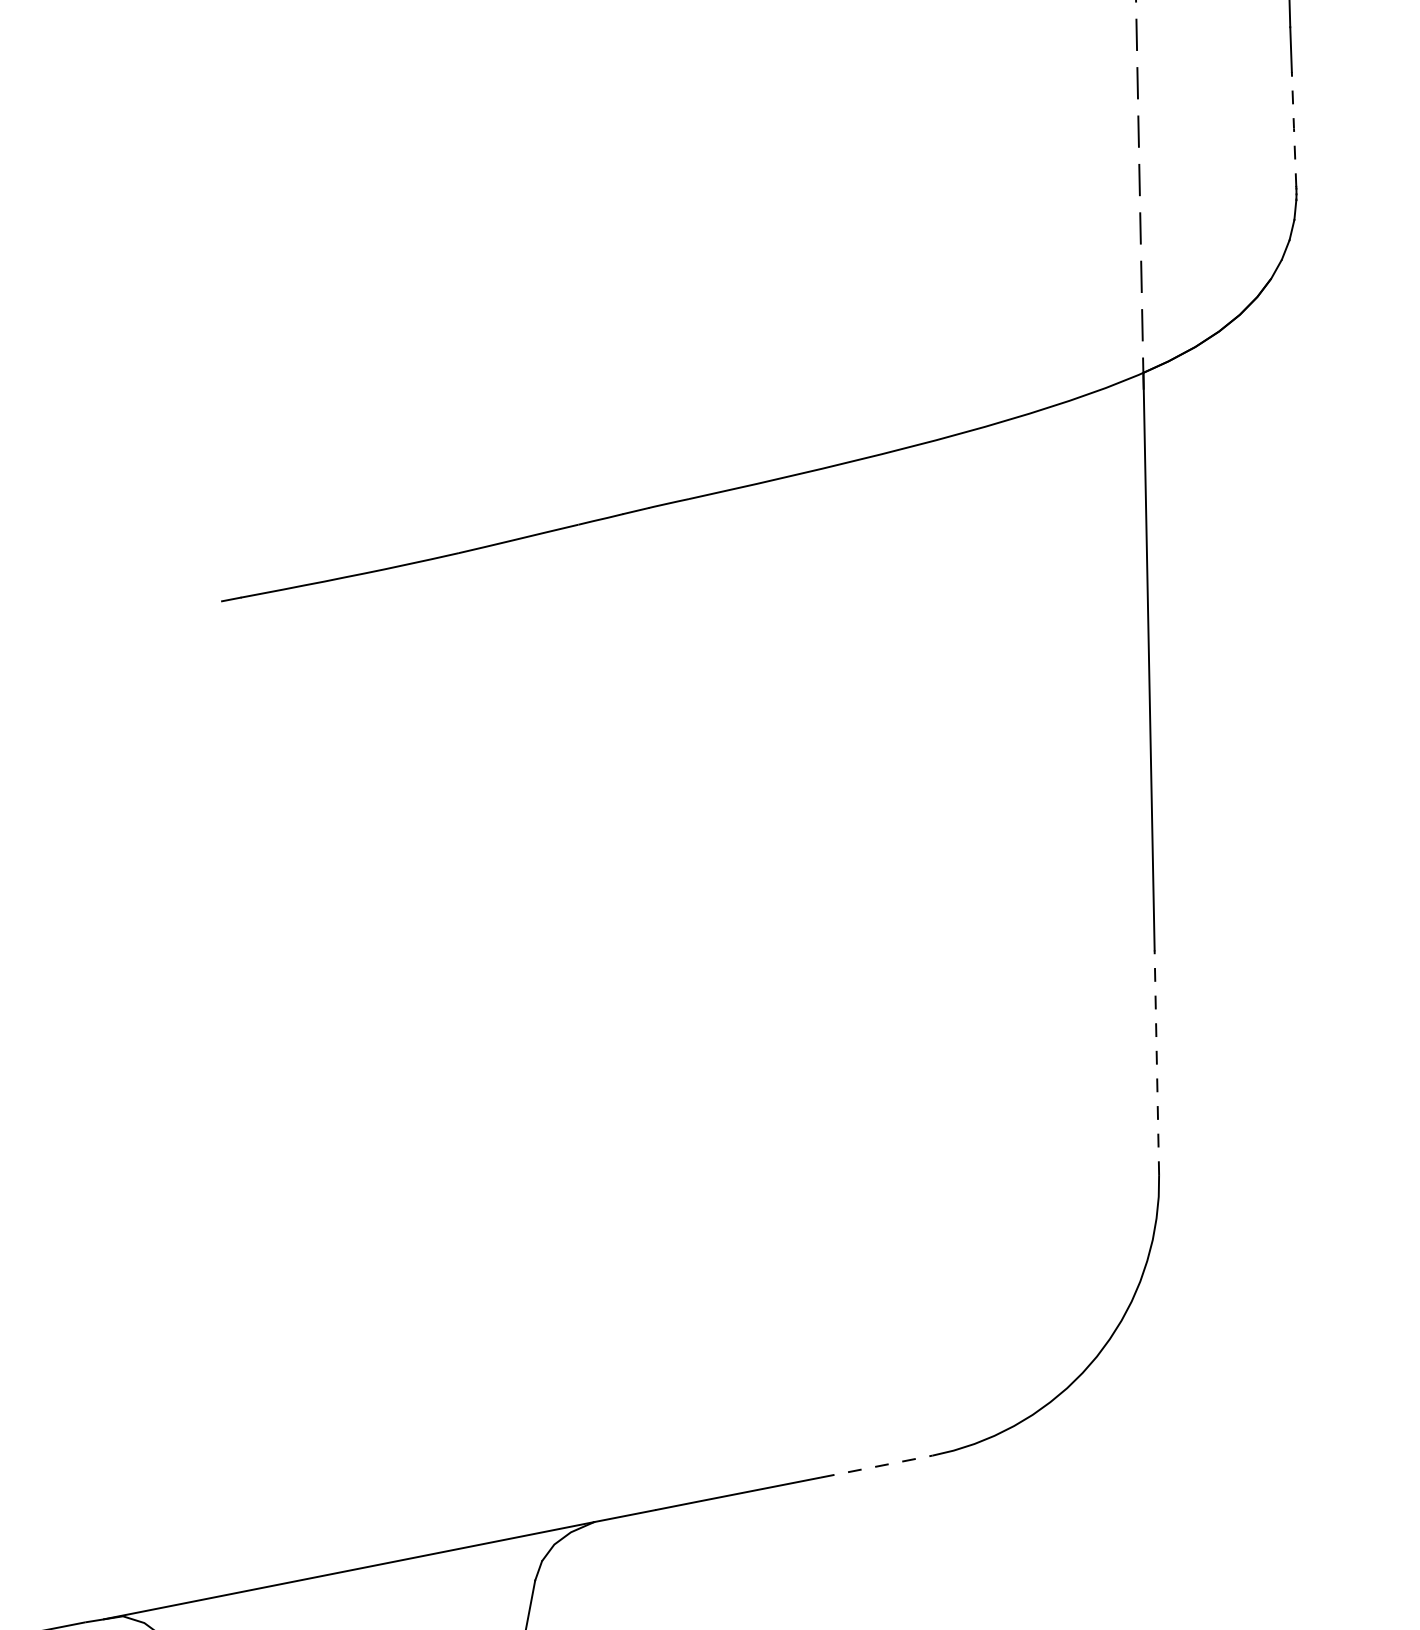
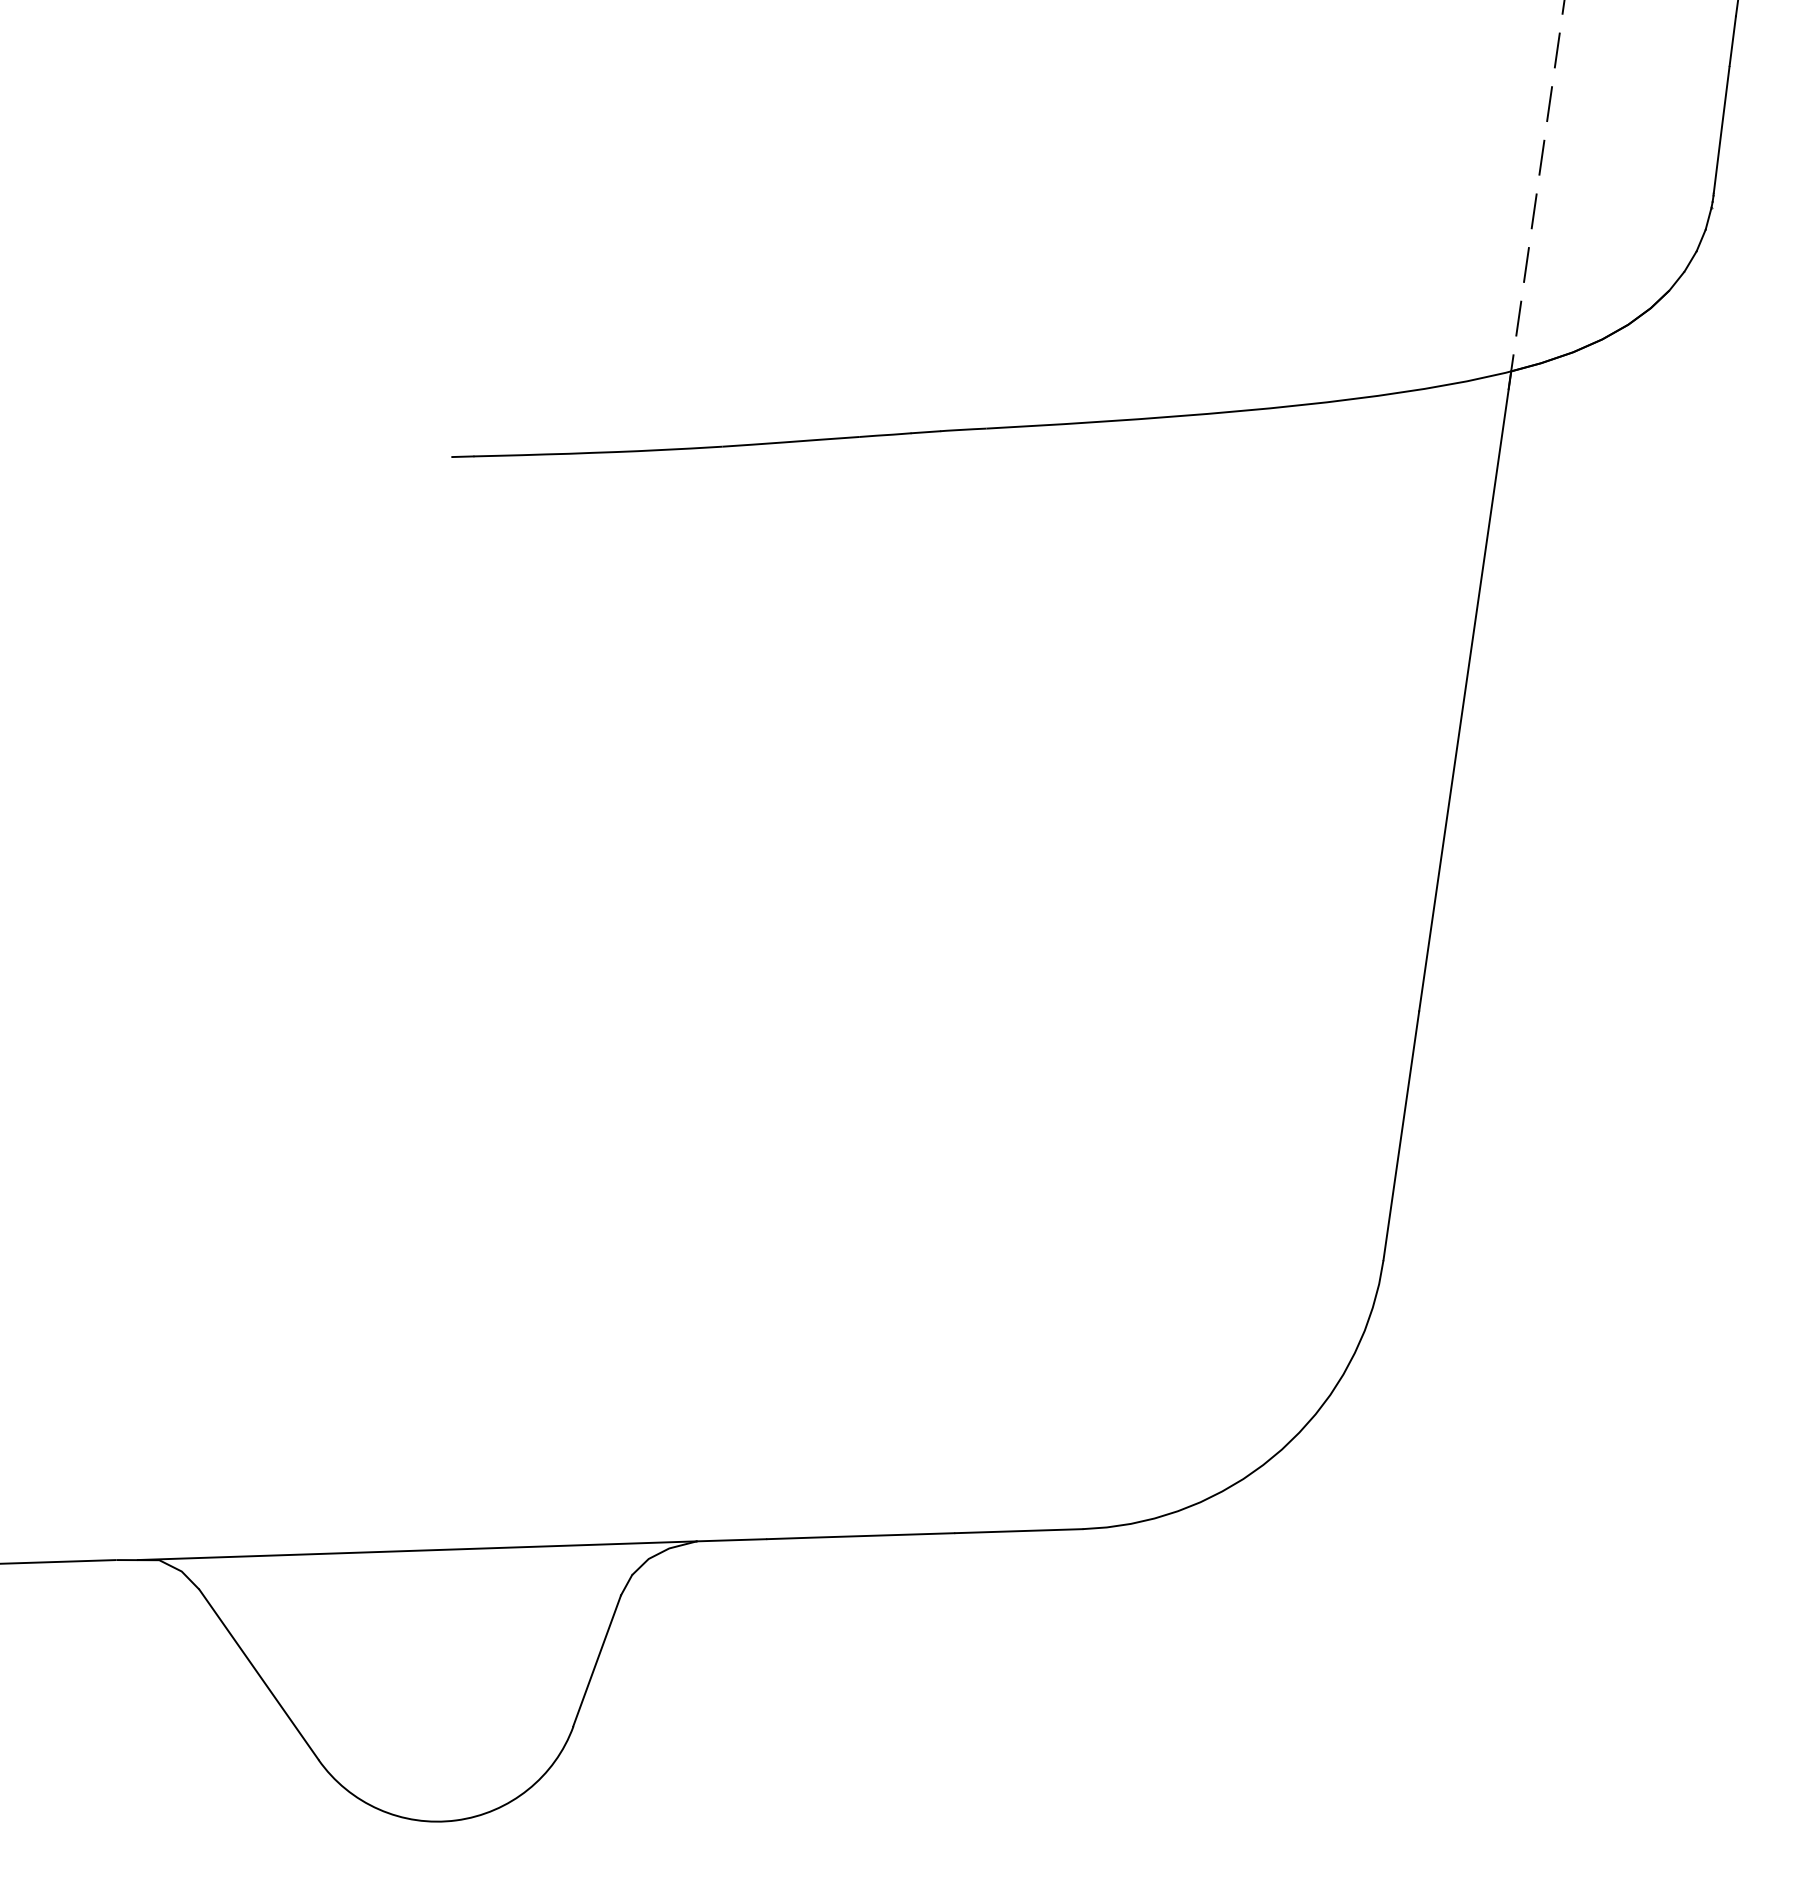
line: (1293, 128) -> (1721, 128), dashed -> solid
line: (1156, 1062) -> (1401, 1135), dashed -> solid
line: (876, 1466) -> (1018, 1531), dashed -> solid

